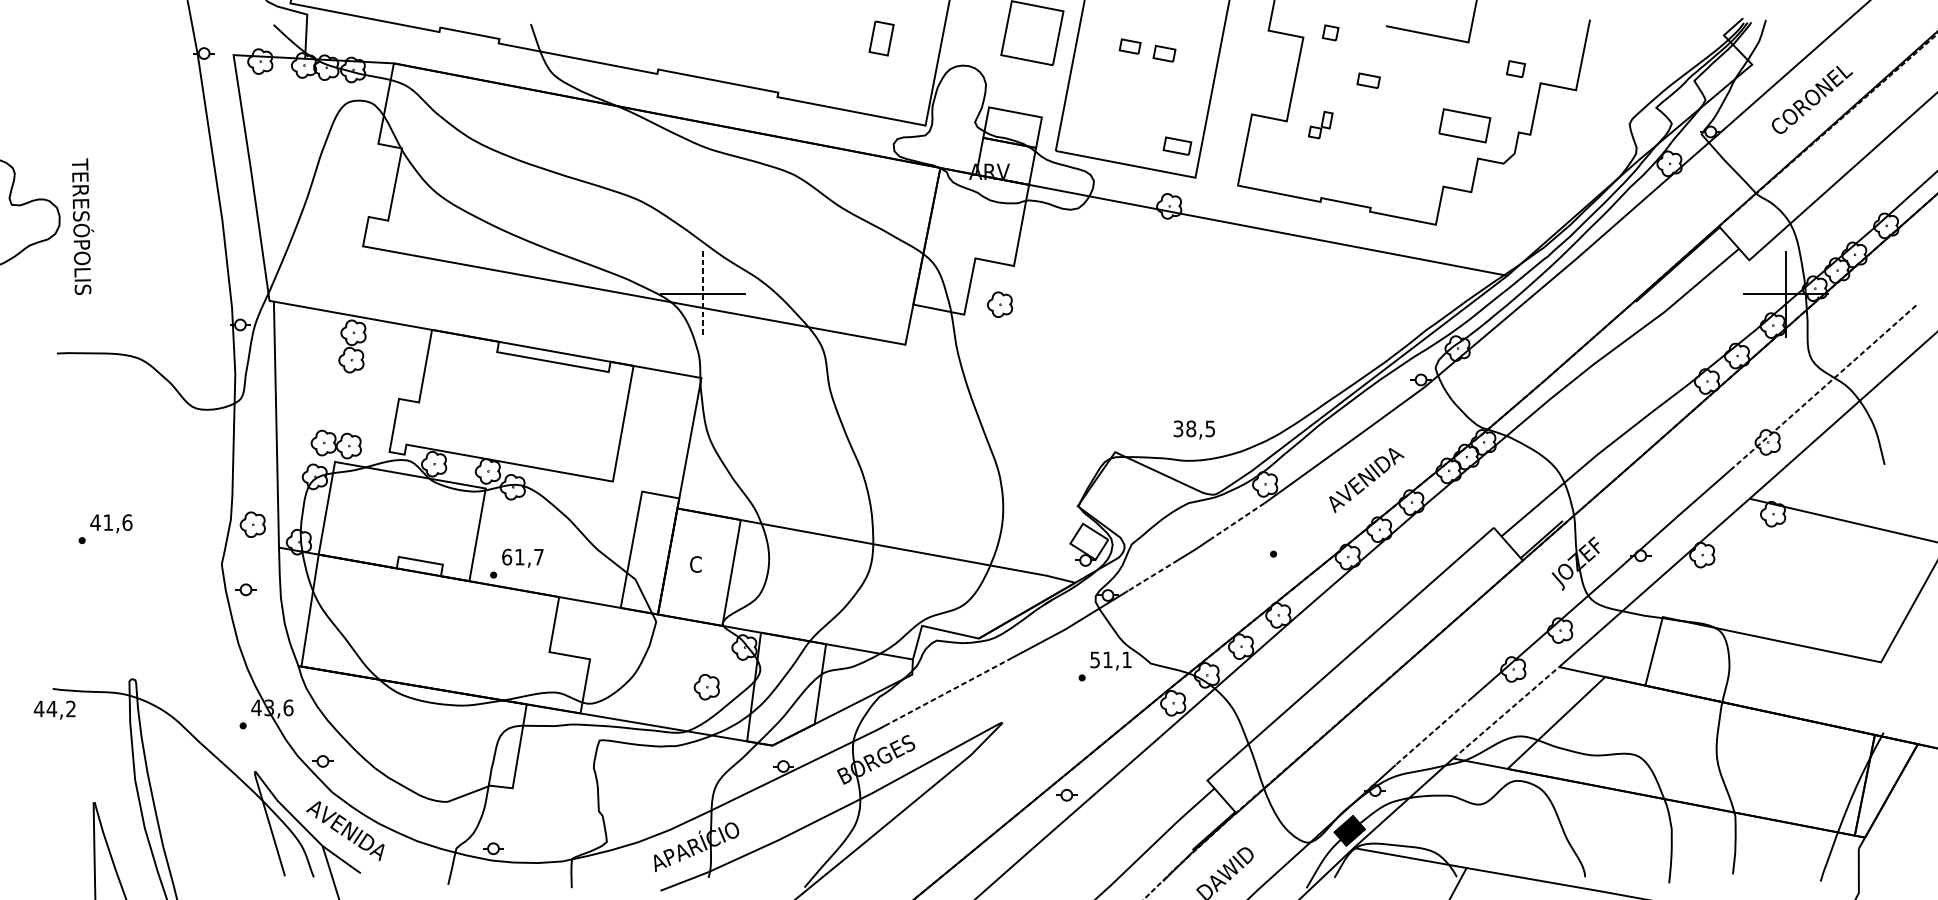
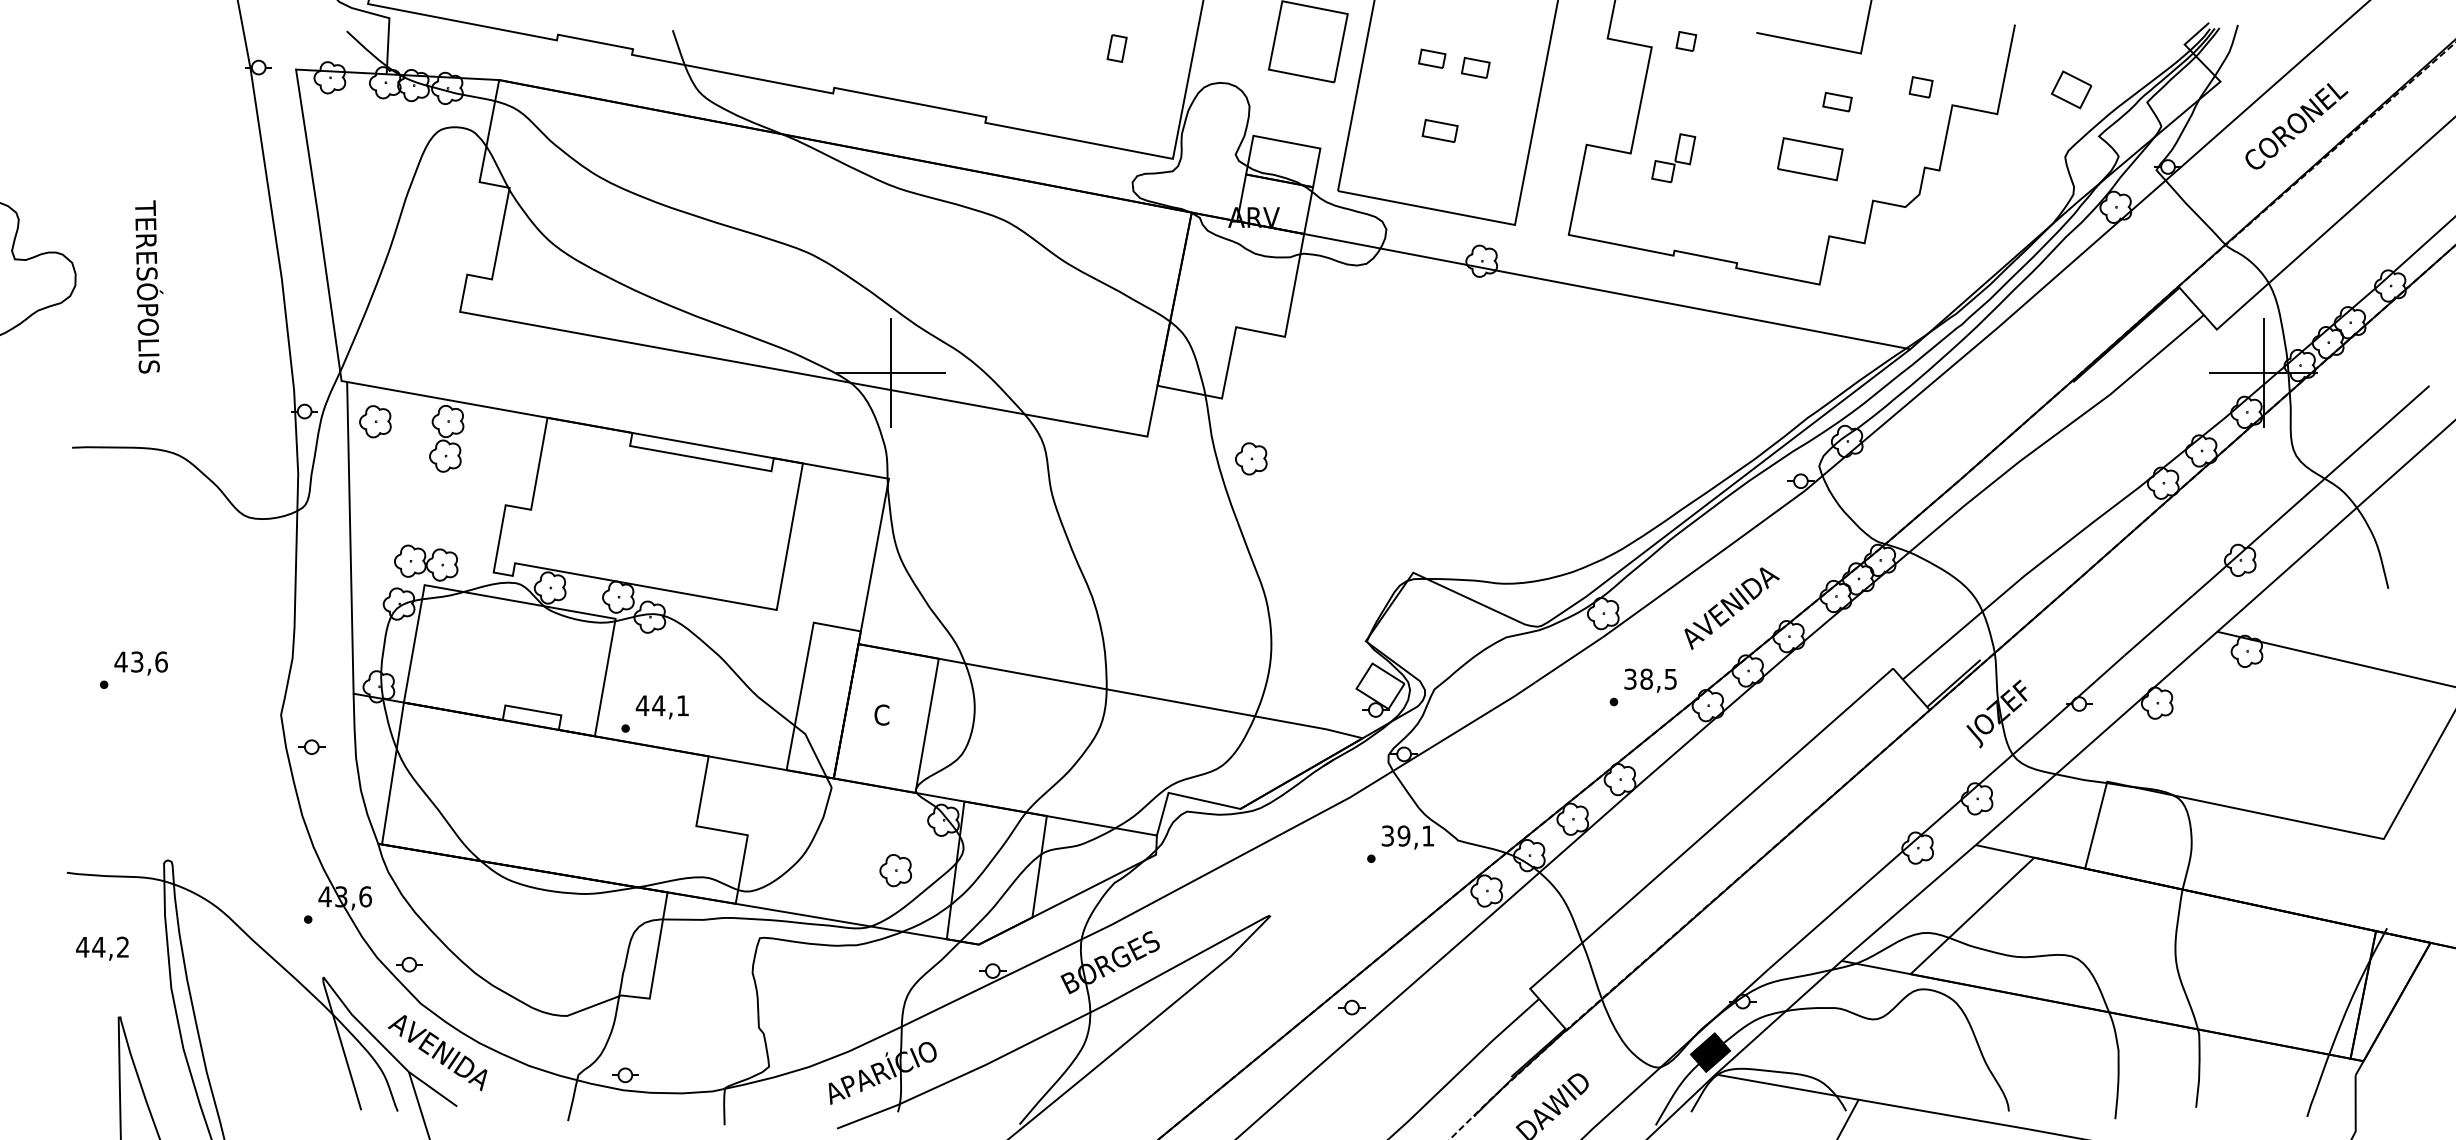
part: (881, 38) -> (1116, 48), size x0.62
part: (1634, 70) -> (2071, 89), added
part: (1368, 80) -> (1837, 101), moved
part: (1320, 125) -> (1673, 158), size x1.43
part: (1464, 126) -> (1810, 159), moved
part: (1176, 145) -> (1439, 130), moved
text: (83, 226) -> (149, 286), moved
line: (703, 294) -> (891, 372), dashed -> solid
part: (1000, 304) -> (1251, 458), moved
line: (1823, 387) -> (2311, 490), dashed -> solid
text: (1194, 429) -> (1650, 680), moved
line: (1237, 521) -> (1568, 660), dashed -> solid
text: (108, 522) -> (137, 661), 41,6 -> 43,6
part: (252, 524) -> (375, 421), moved
text: (521, 556) -> (661, 705), 61,7 -> 44,1
line: (1152, 575) -> (1460, 729), dashed -> solid
text: (1101, 659) -> (1396, 835), 51,1 -> 39,1
line: (948, 691) -> (1201, 876), dashed -> solid
text: (54, 710) -> (102, 948), moved
line: (1505, 713) -> (1908, 903), dashed -> solid
line: (1434, 731) -> (1817, 926), dashed -> solid

